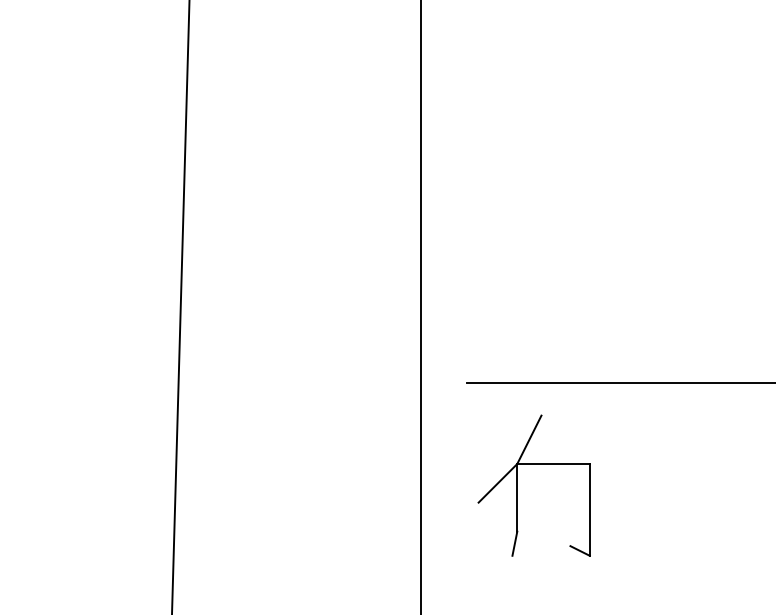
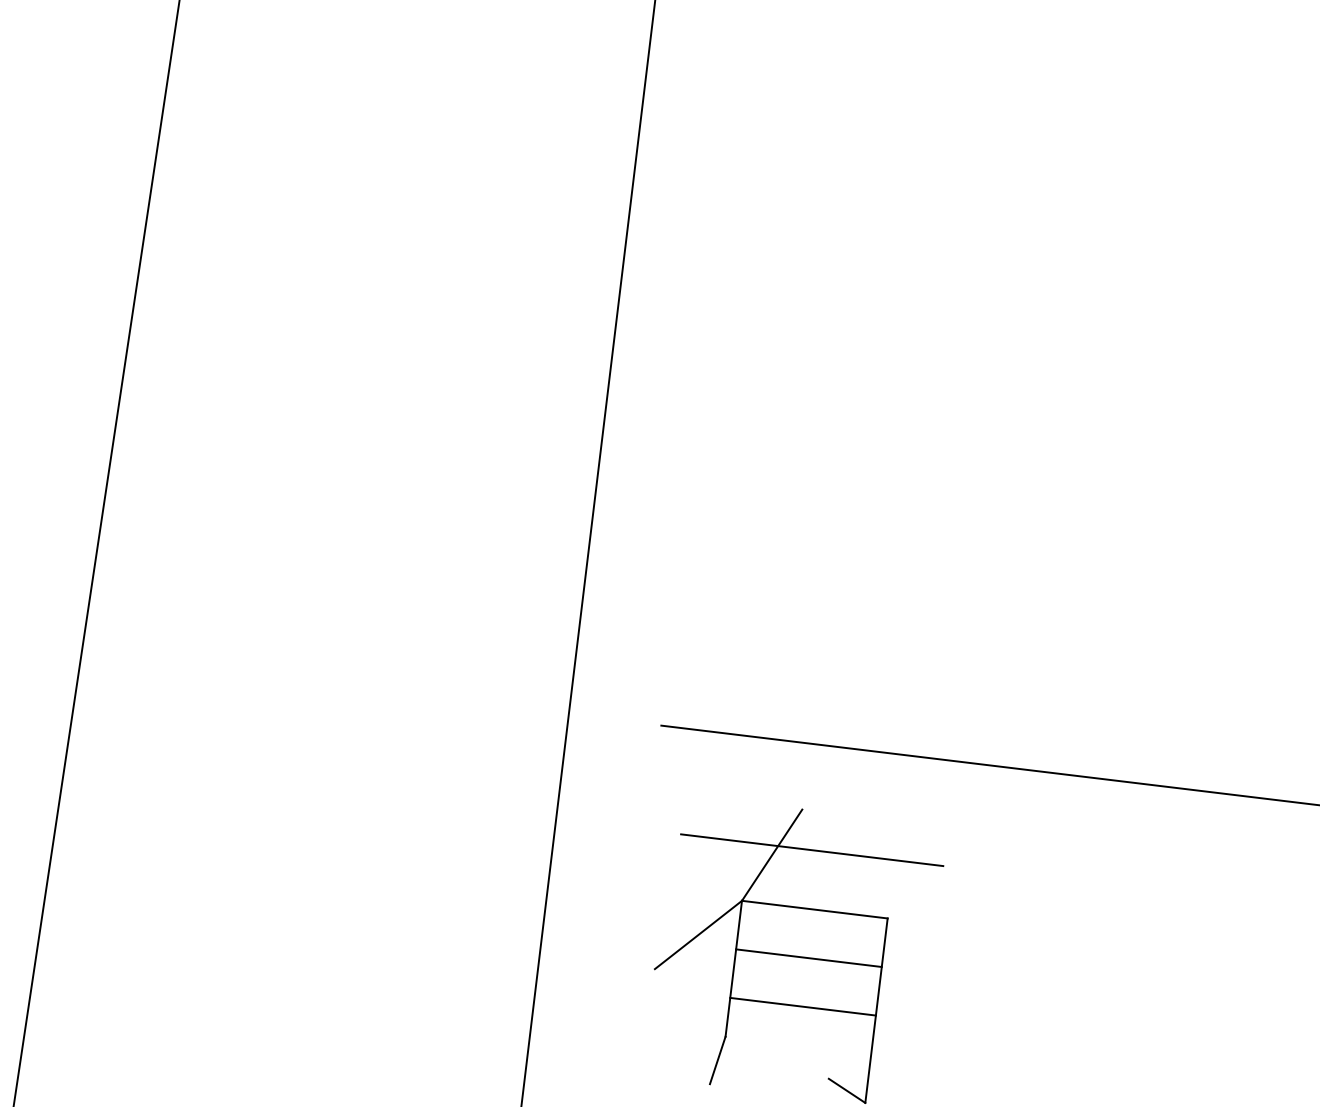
line: (548, 434) -> (811, 849), added
line: (553, 488) -> (808, 958), added
line: (553, 512) -> (802, 1007), added

